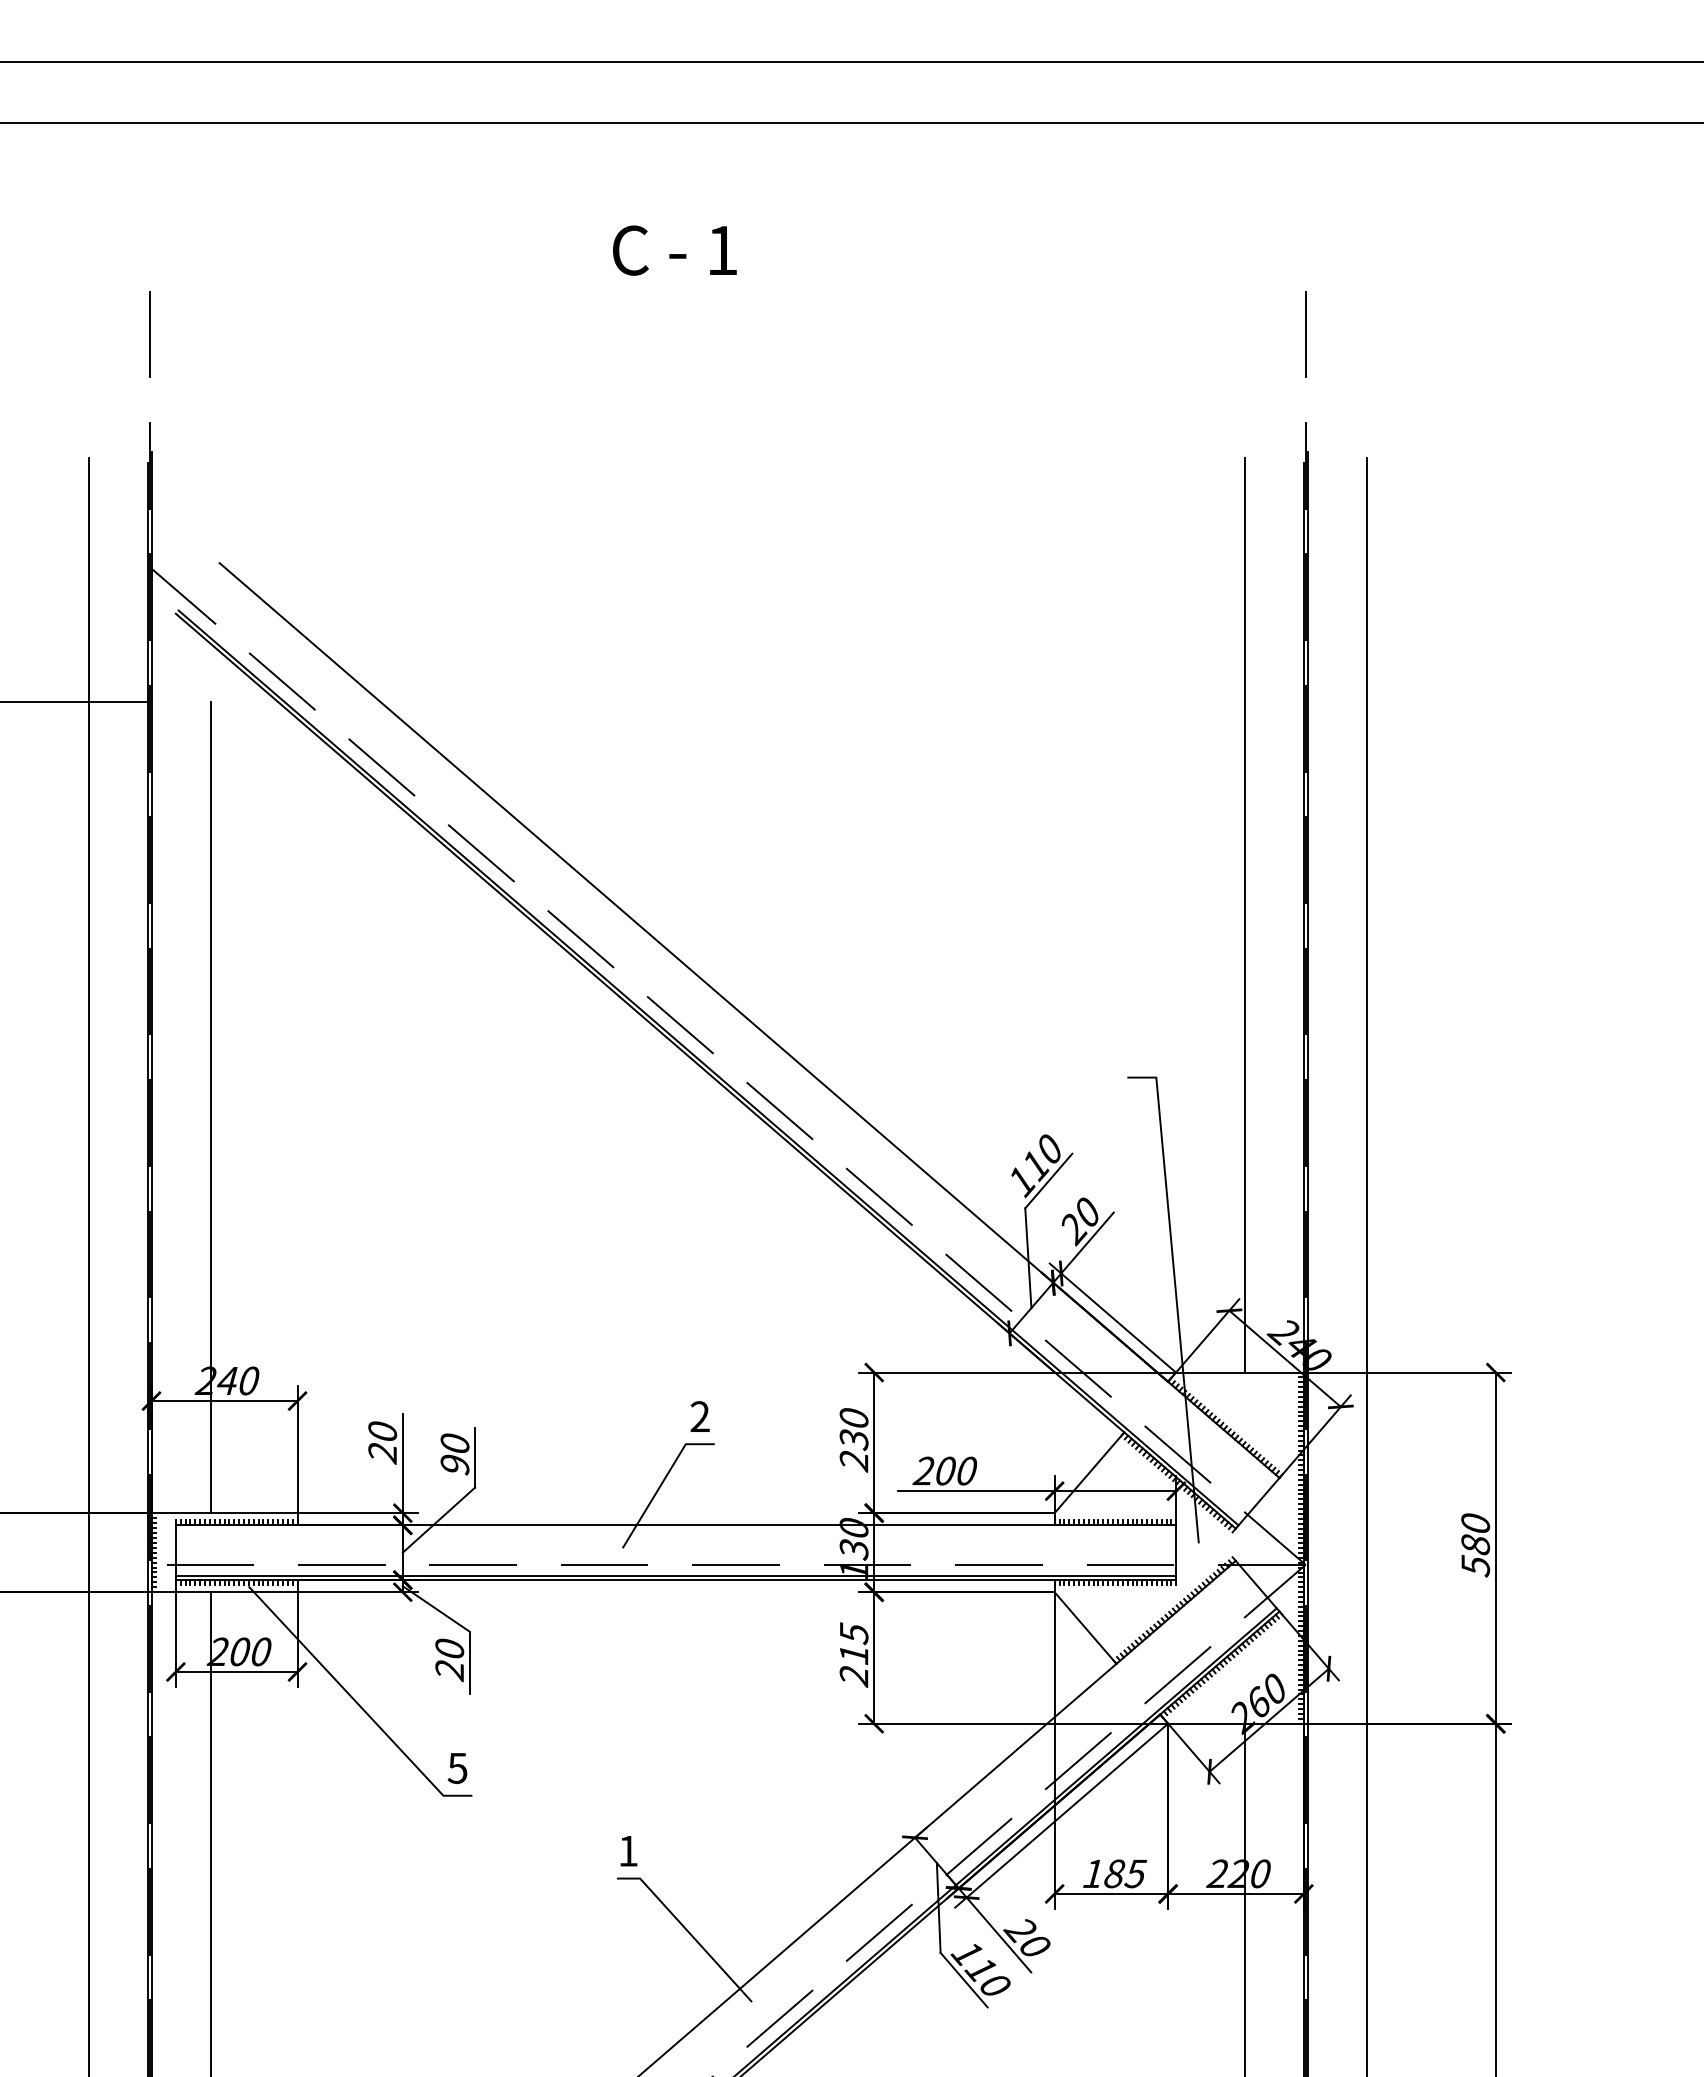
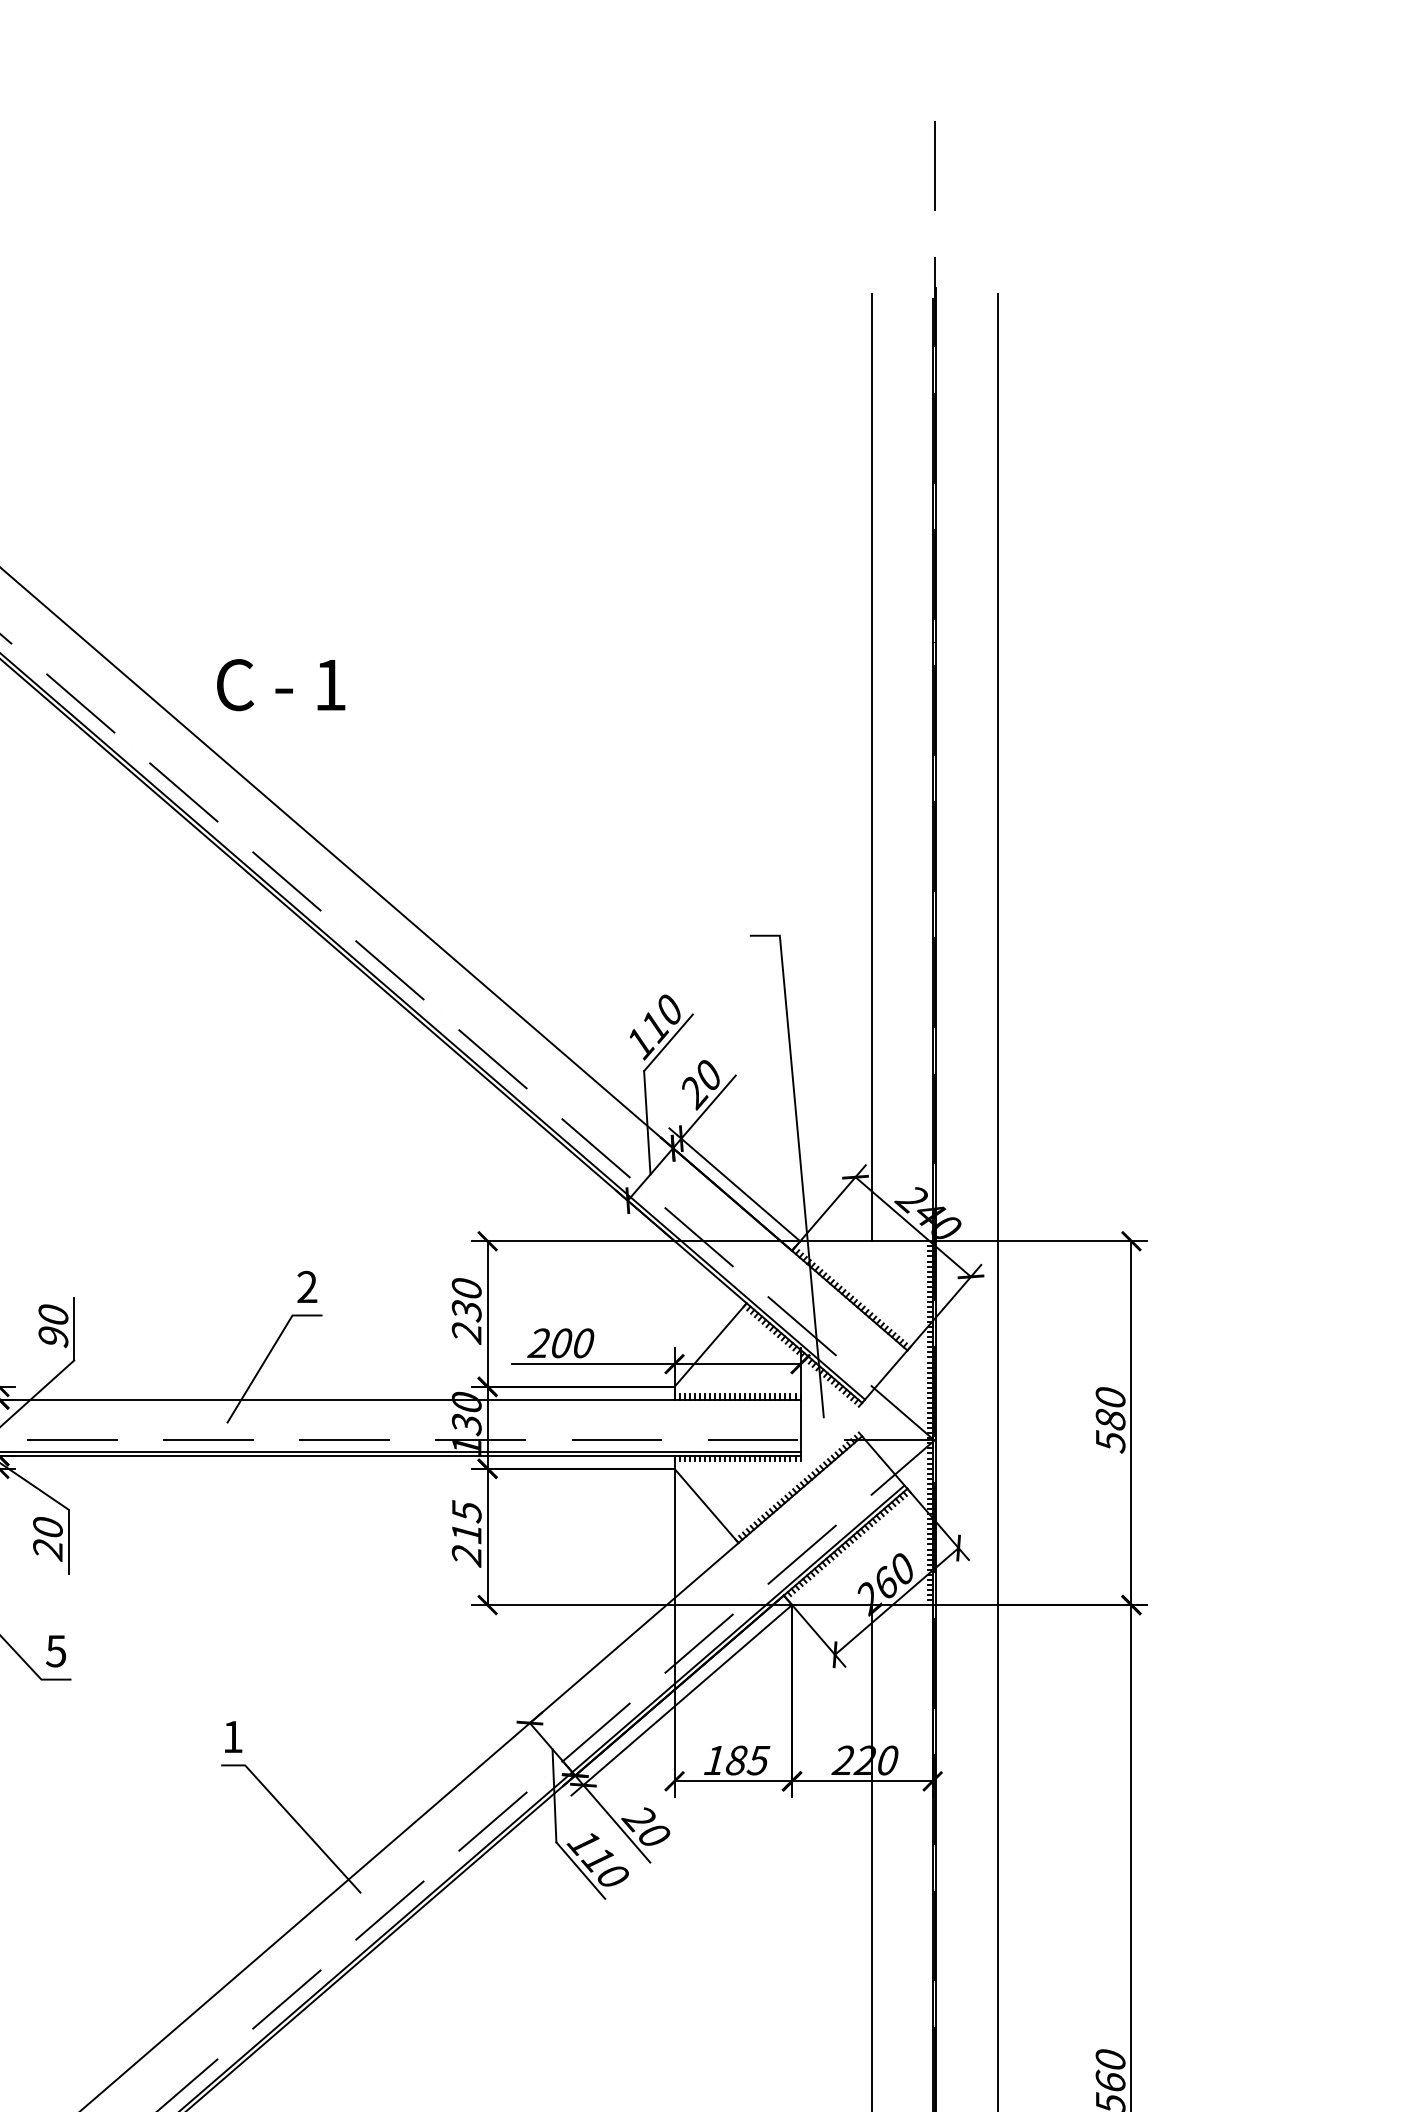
text: (674, 250) -> (280, 684), moved

